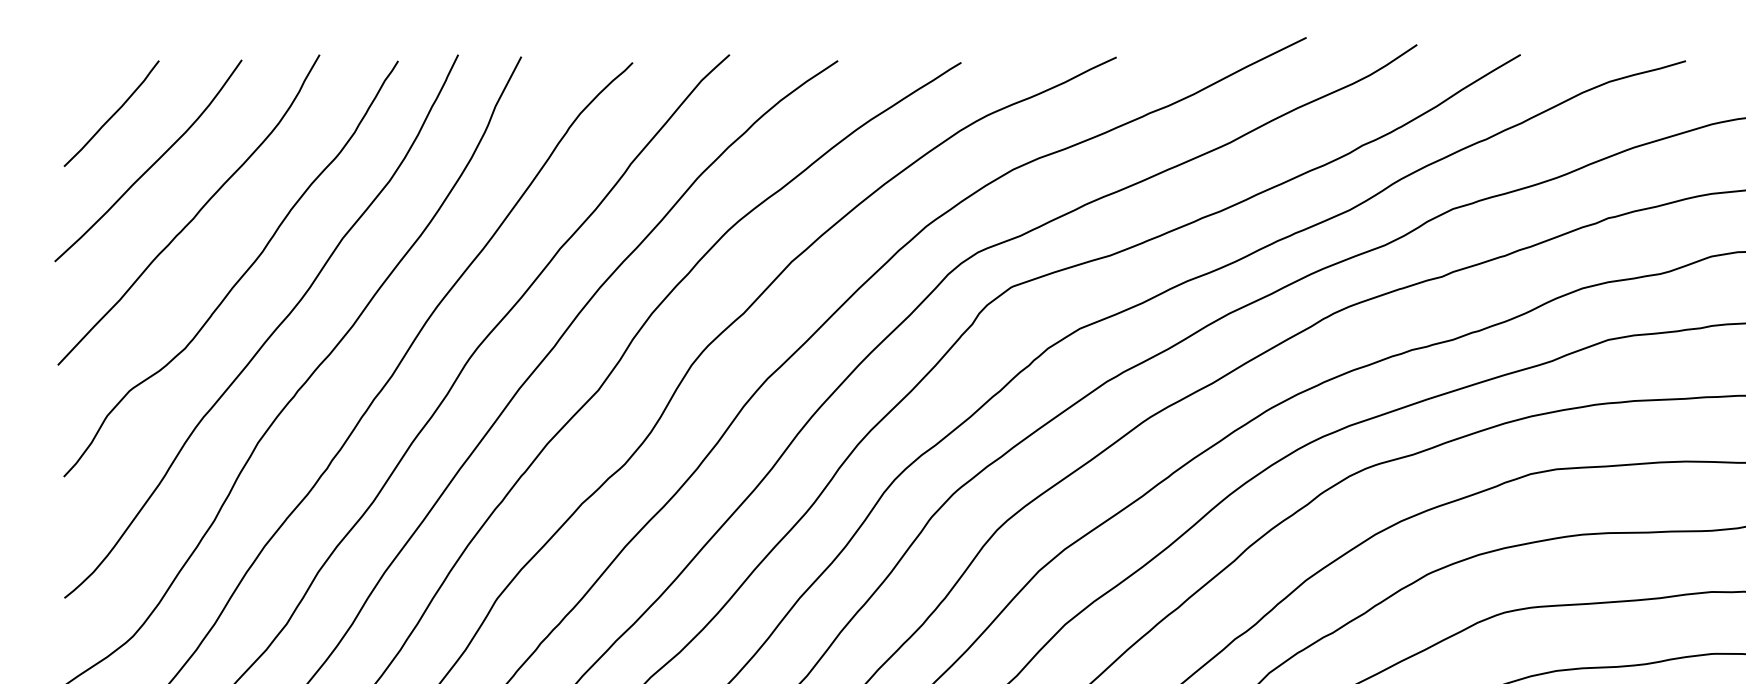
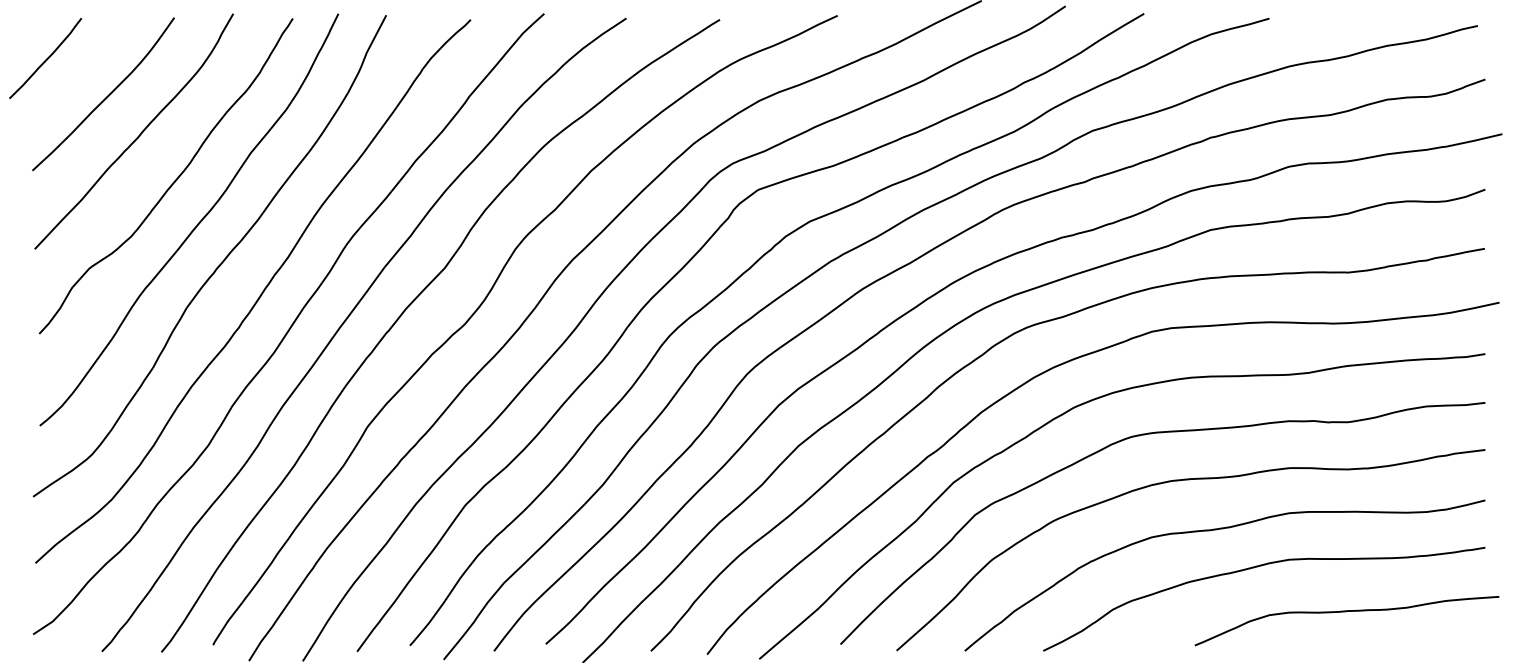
curve: (112, 113) -> (46, 58), moved

